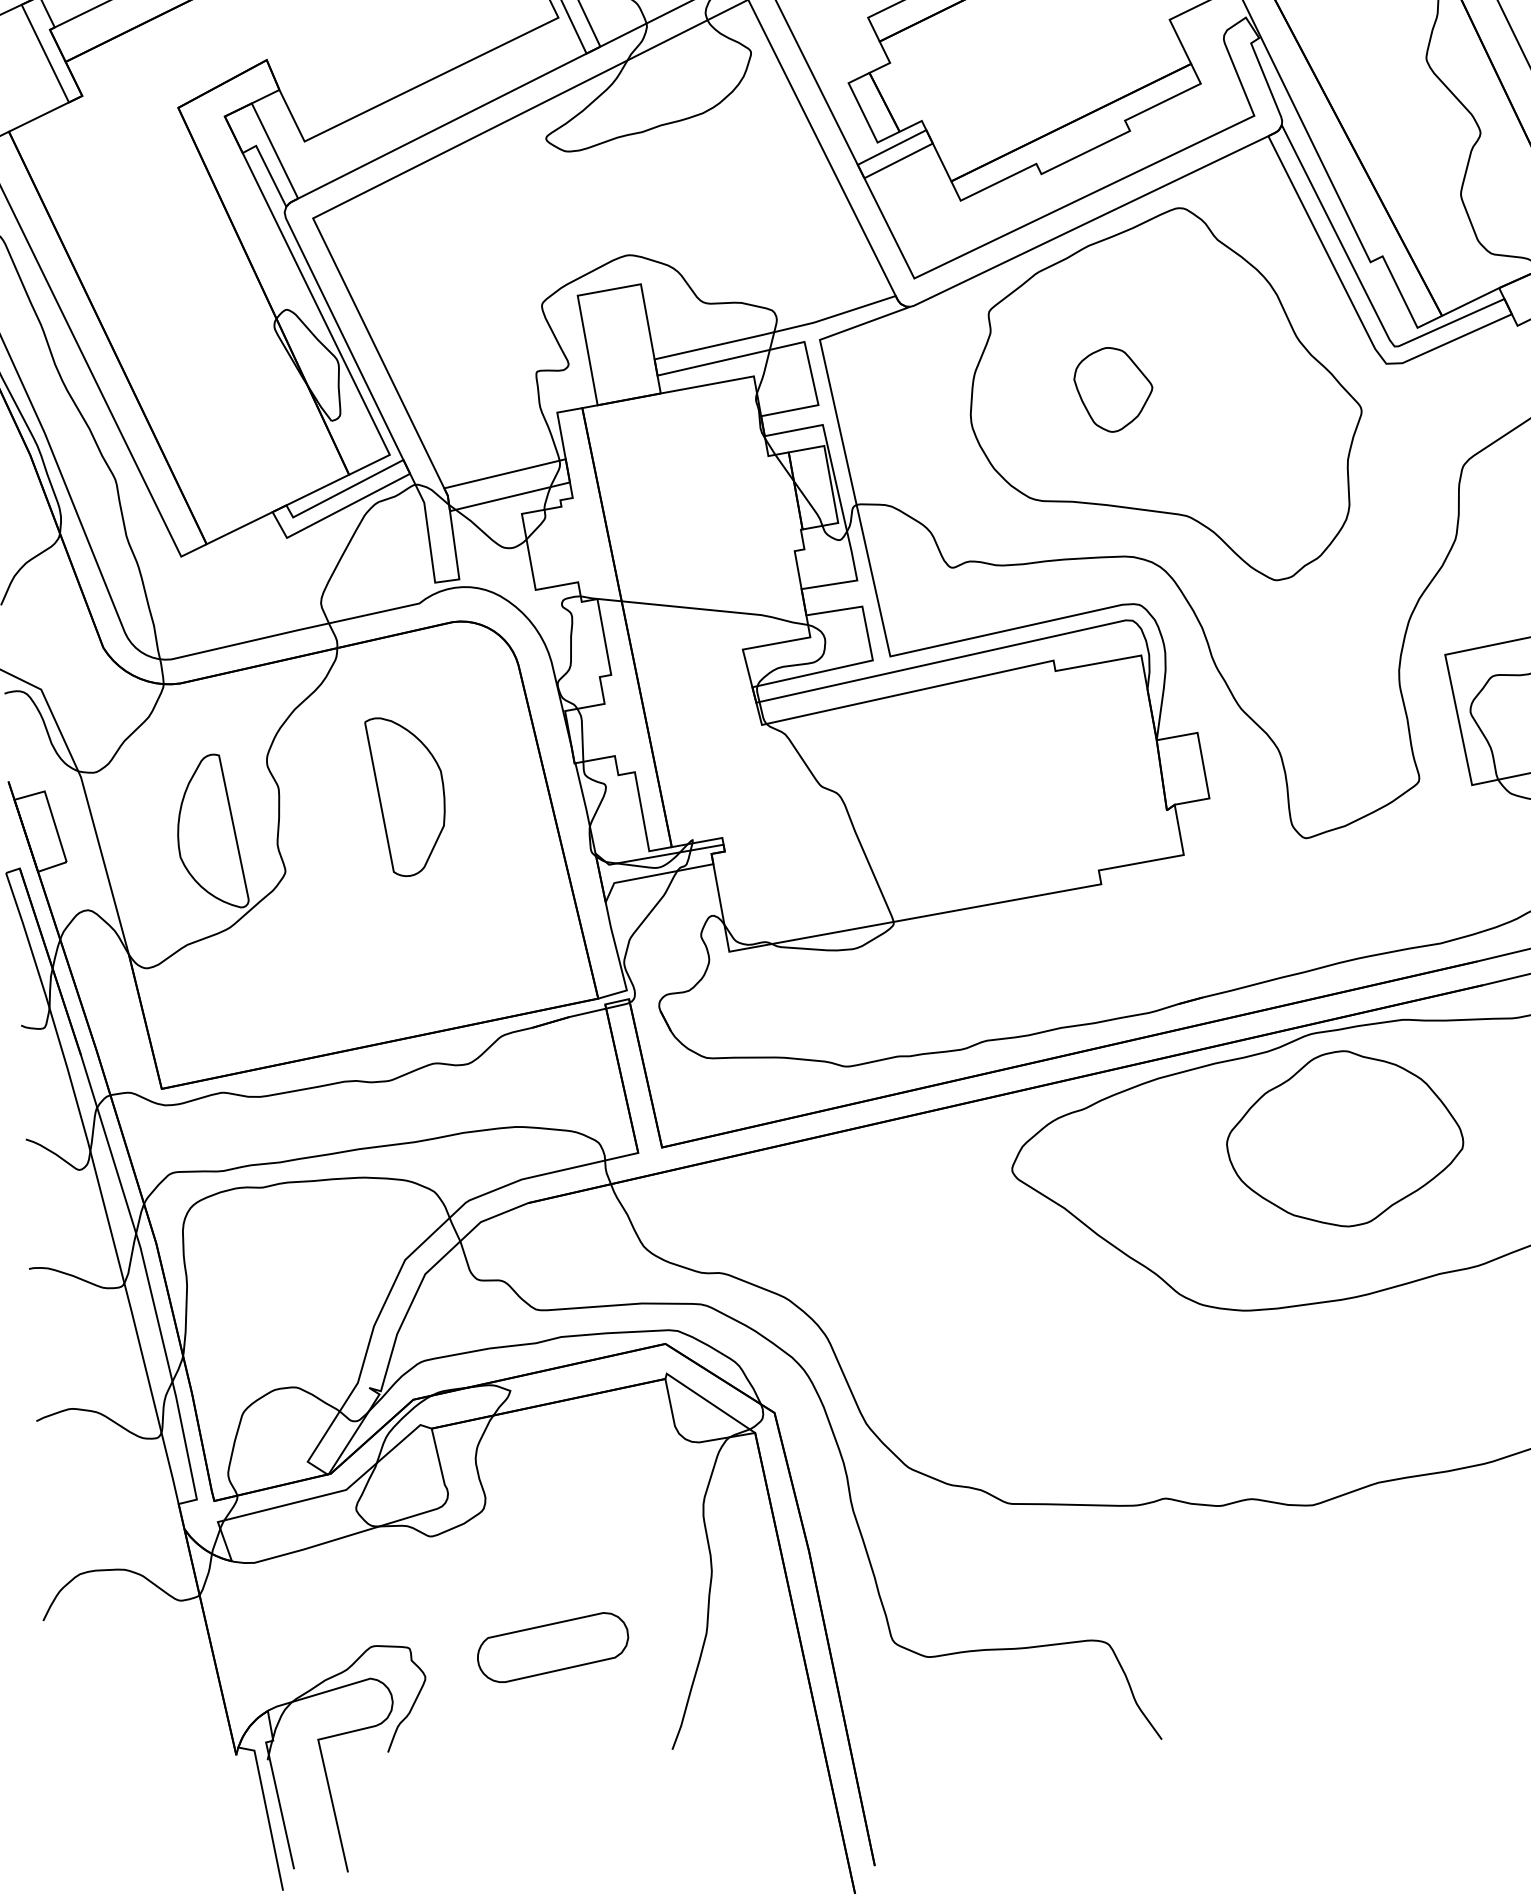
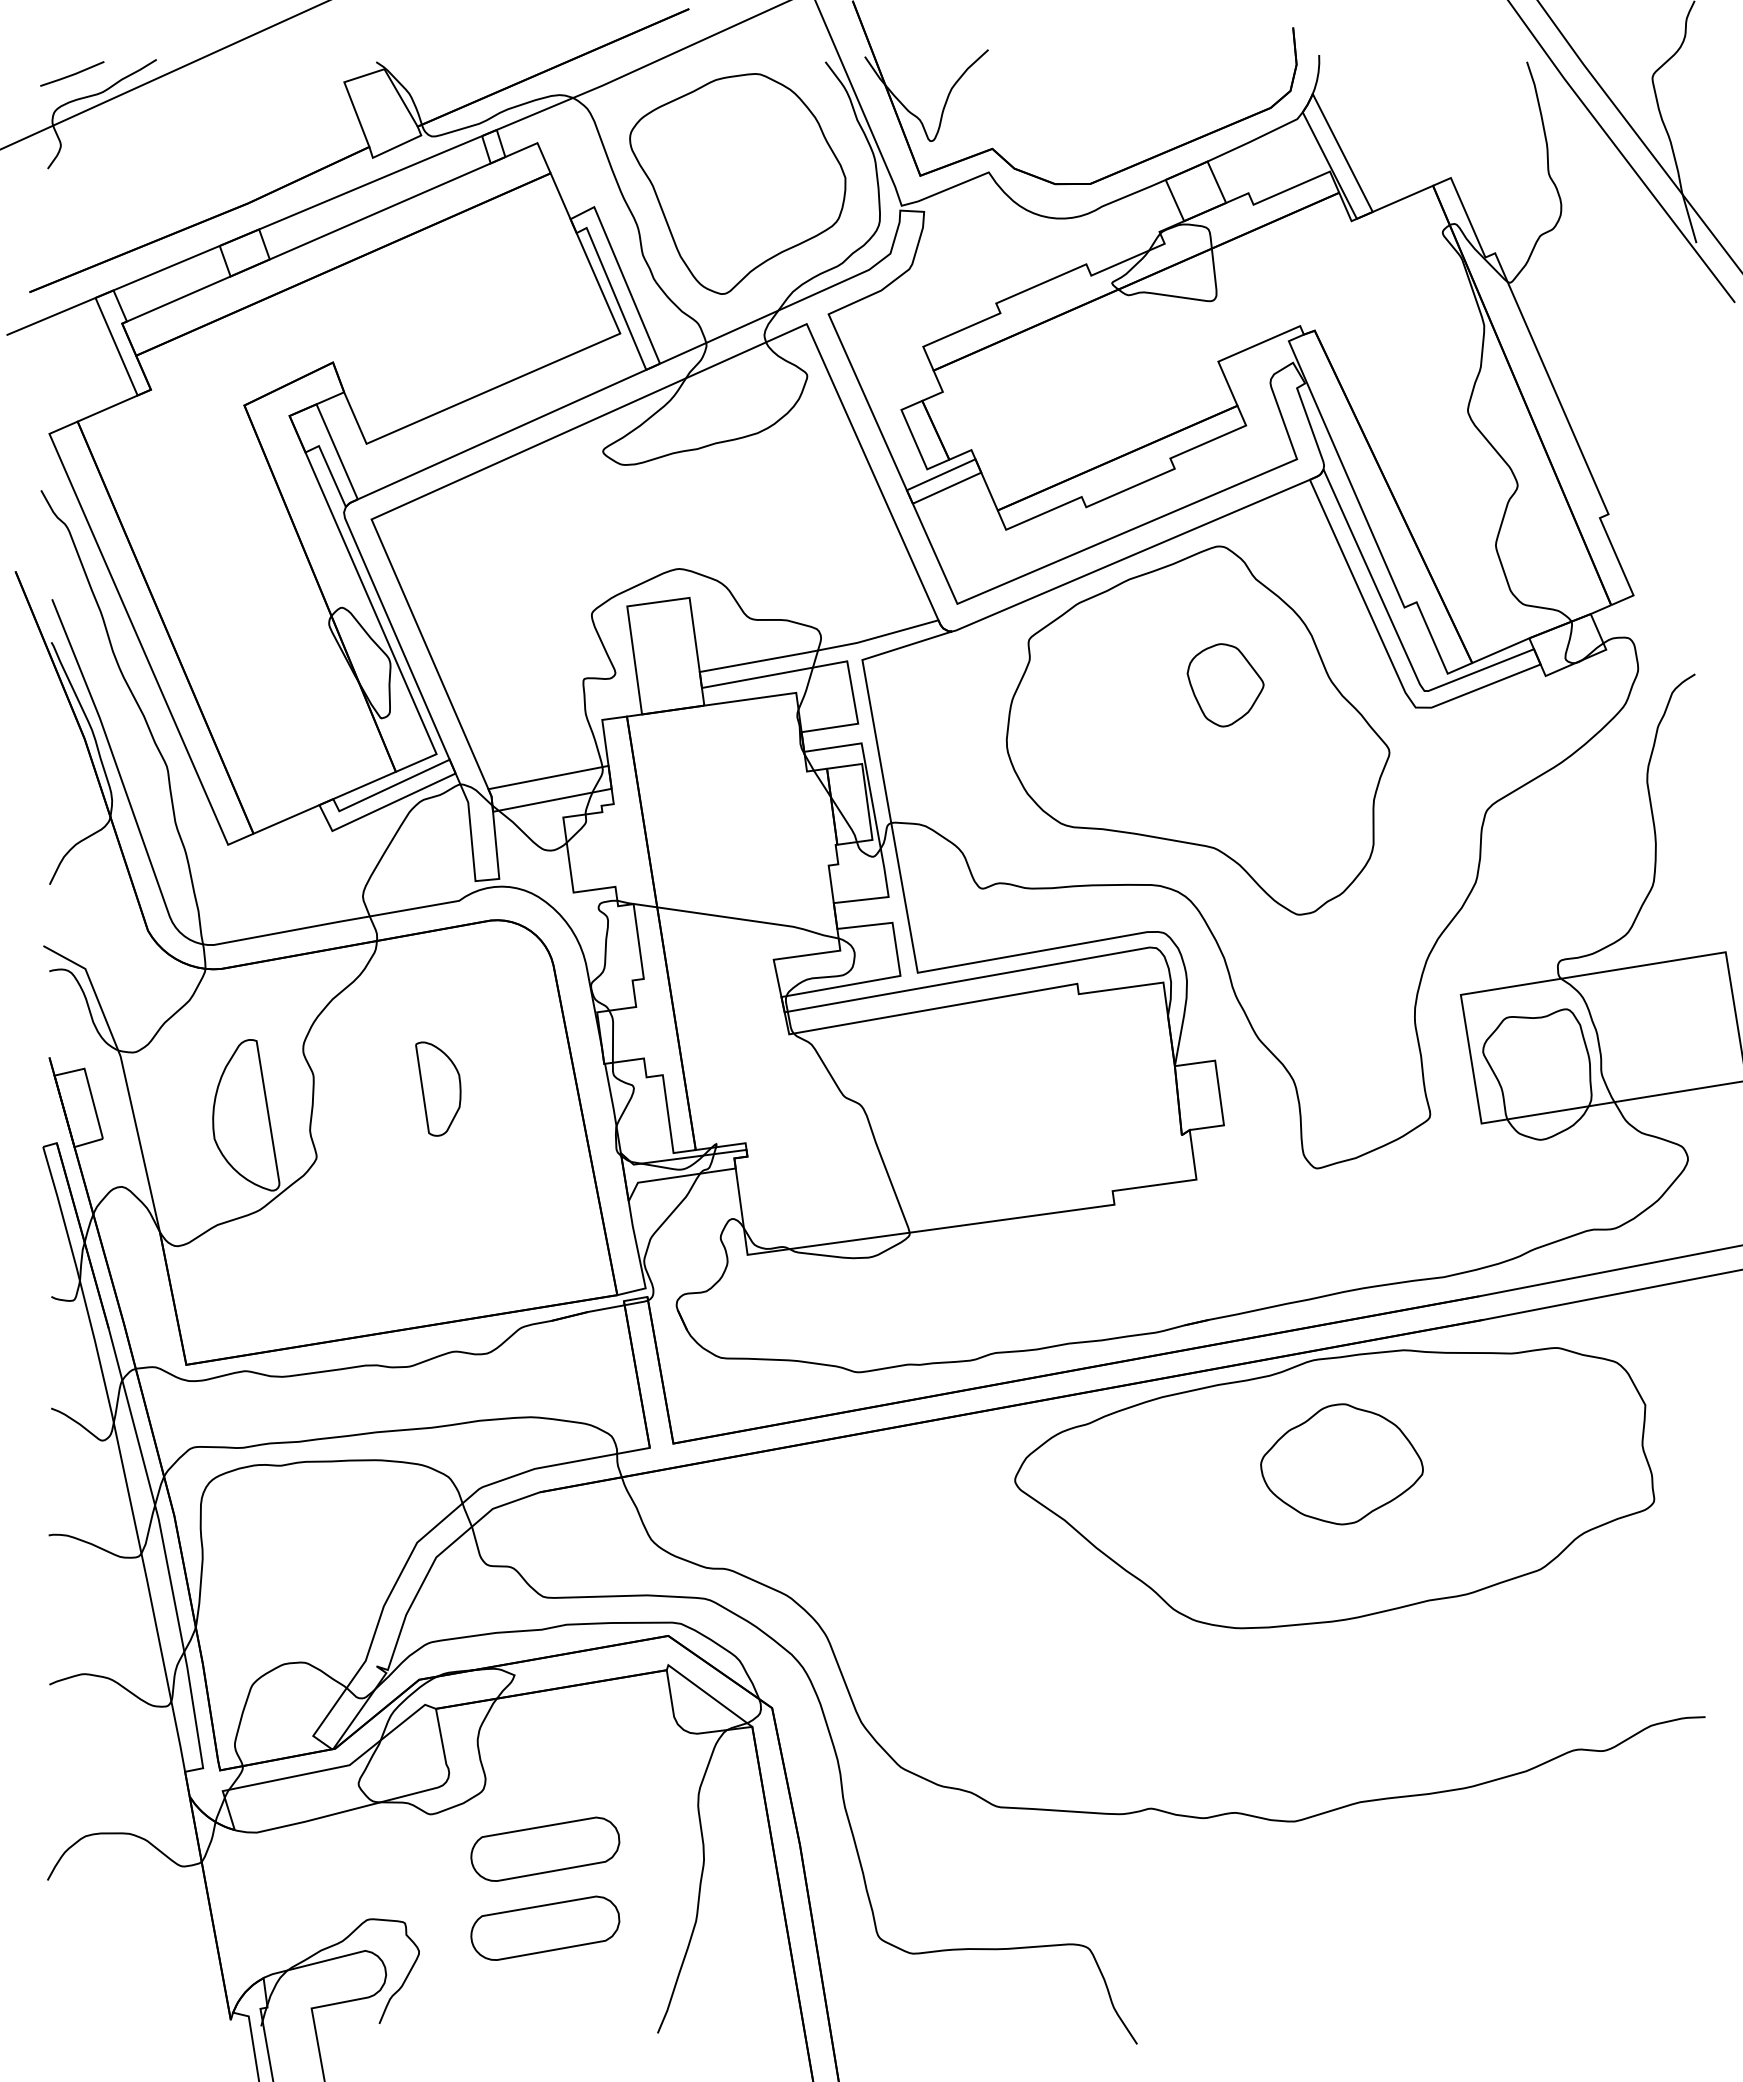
part: (1113, 389) -> (1225, 685), moved
part: (406, 795) -> (438, 1088), size x0.6
part: (1344, 1139) -> (1341, 1464), size x0.7
part: (549, 1566) -> (545, 1848), added

